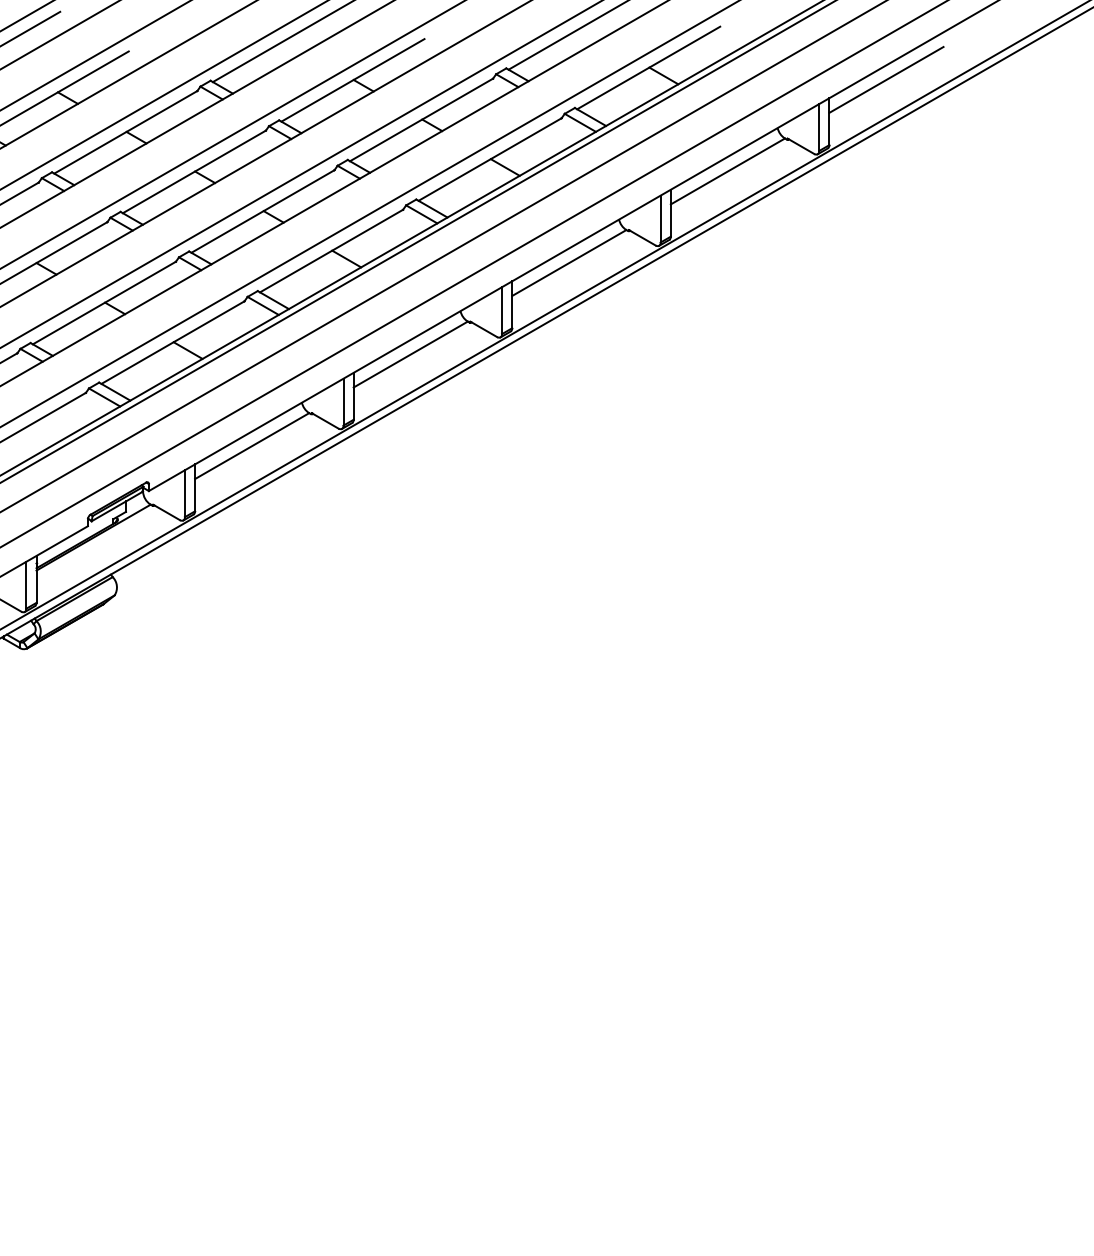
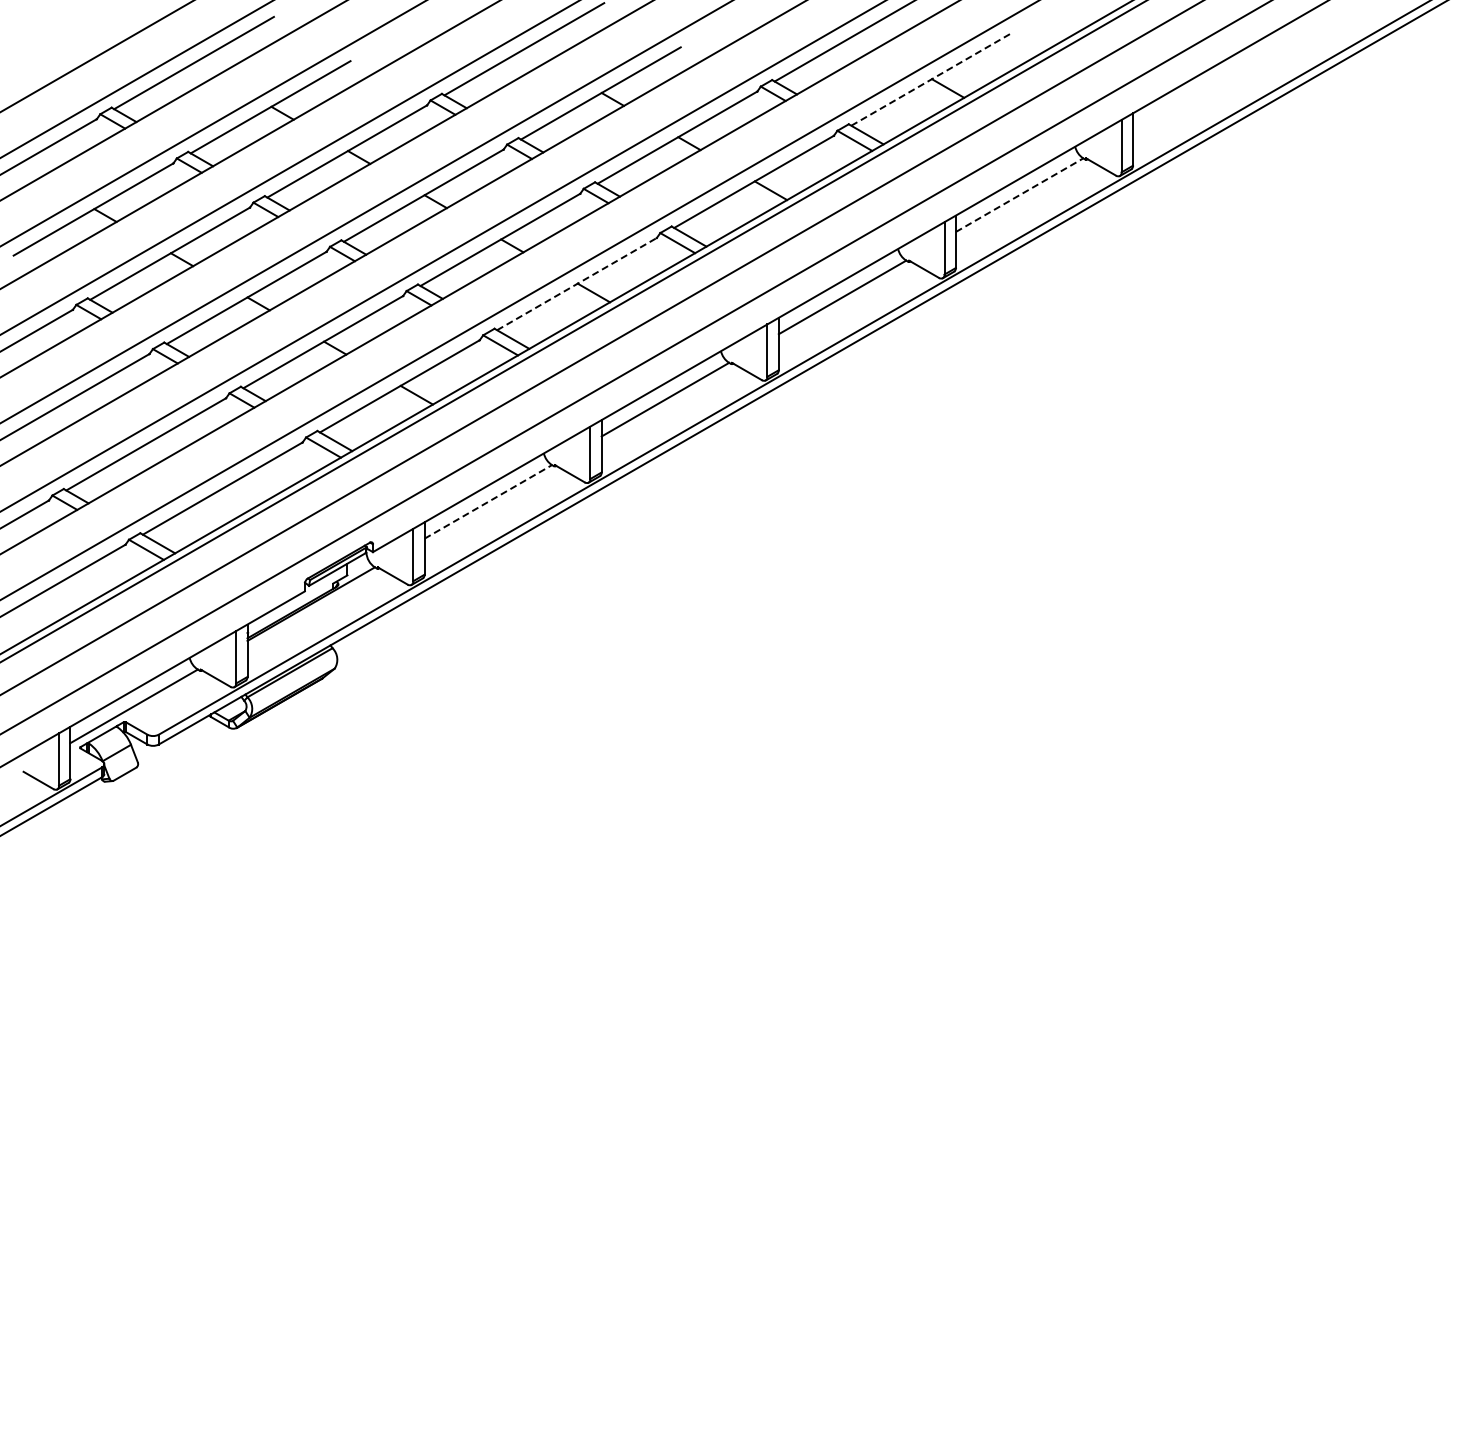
line: (648, 67) -> (931, 79), solid -> dashed
line: (886, 79) -> (1196, 92), removed
line: (727, 171) -> (1019, 195), solid -> dashed
line: (332, 250) -> (577, 283), solid -> dashed
line: (252, 445) -> (488, 501), solid -> dashed

